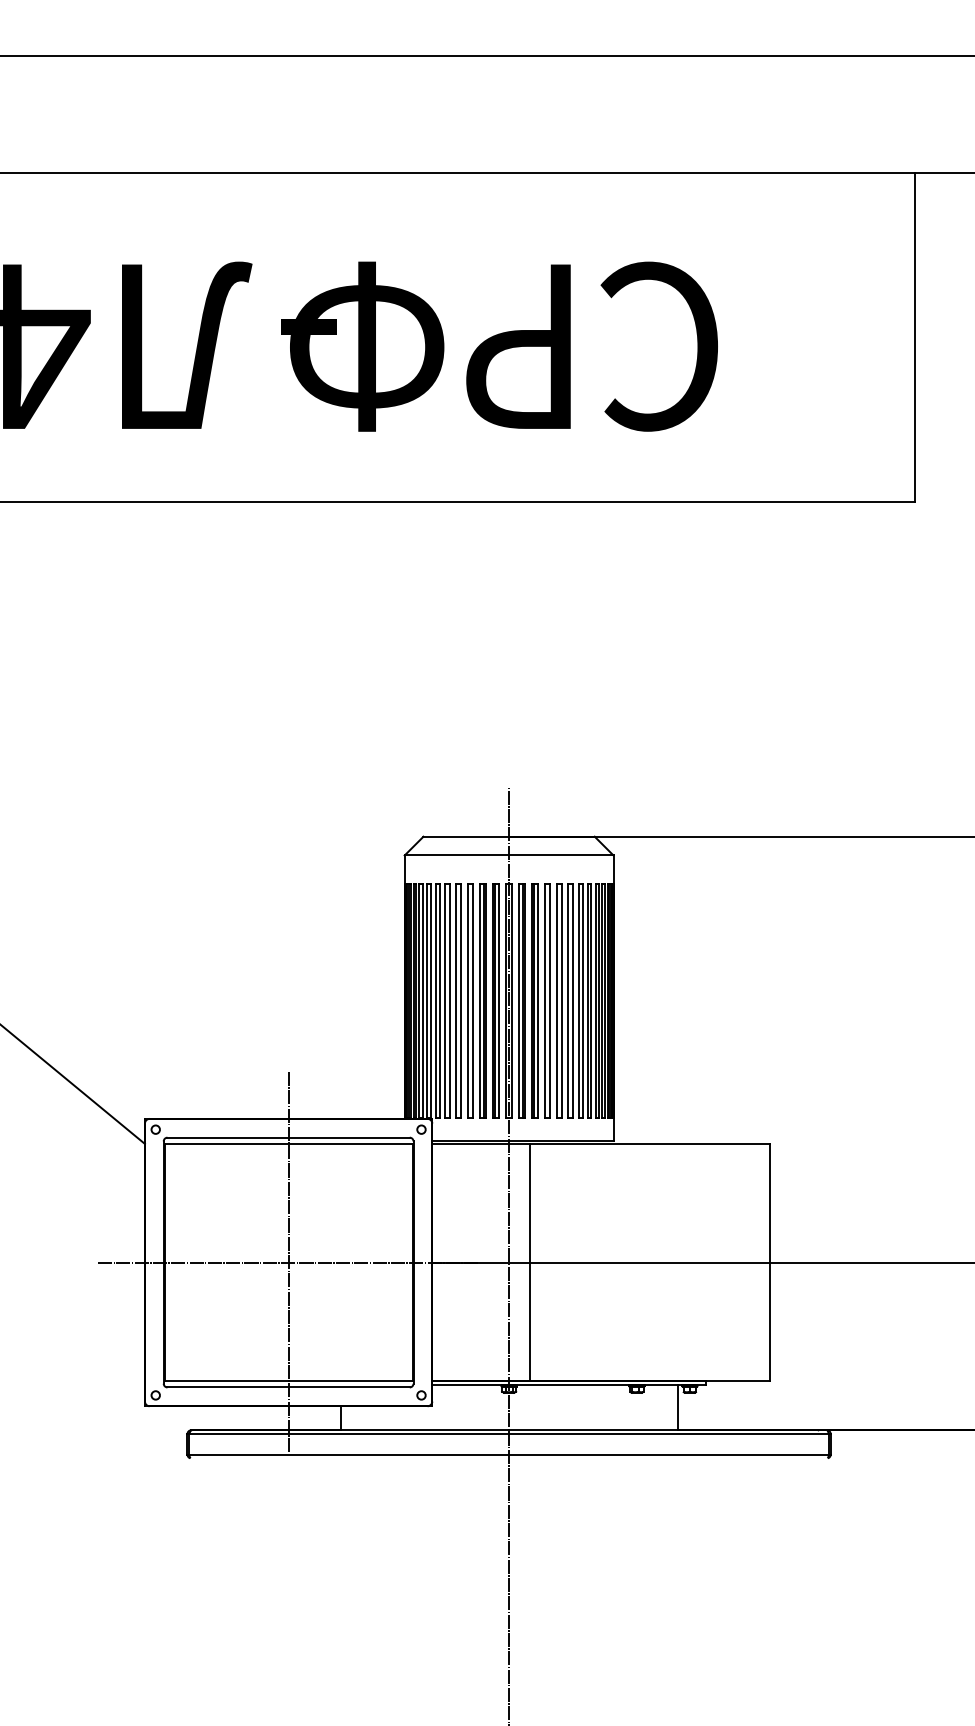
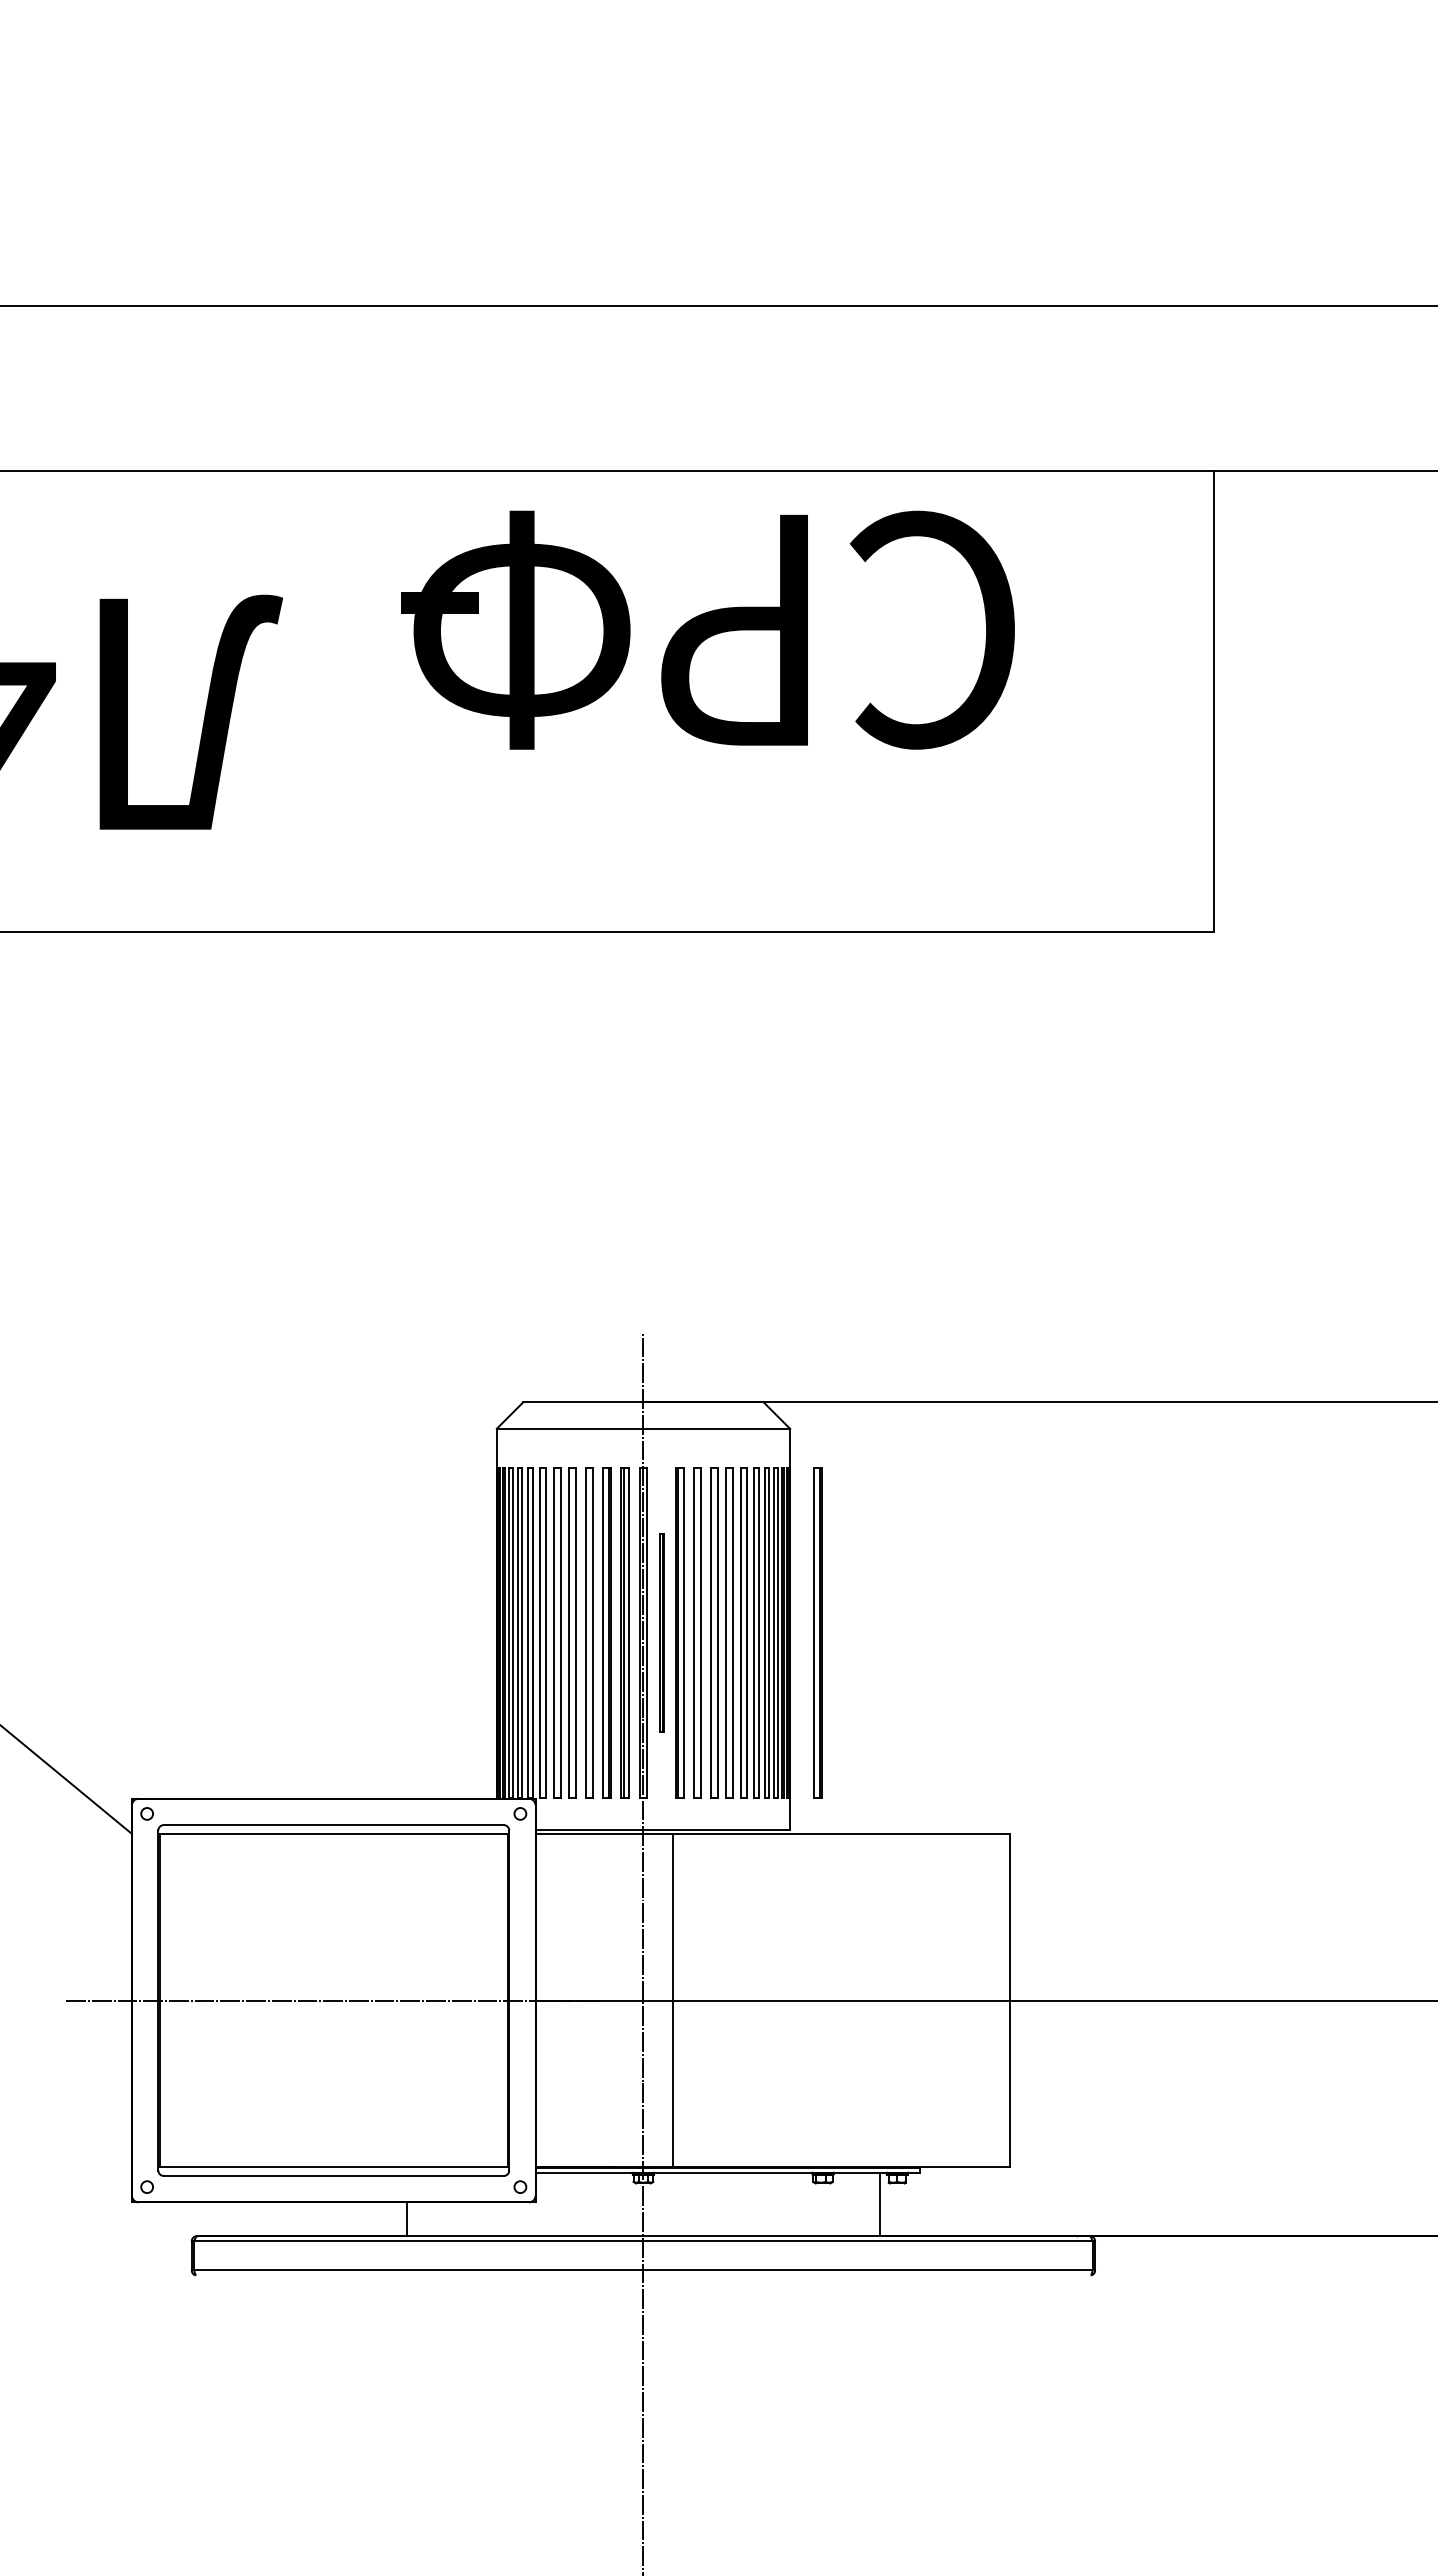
text: (499, 346) -> (707, 629), moved
part: (521, 1000) -> (661, 1632), size x0.6
part: (633, 1000) -> (817, 1632), added
line: (288, 1262) -> (333, 2000), removed

